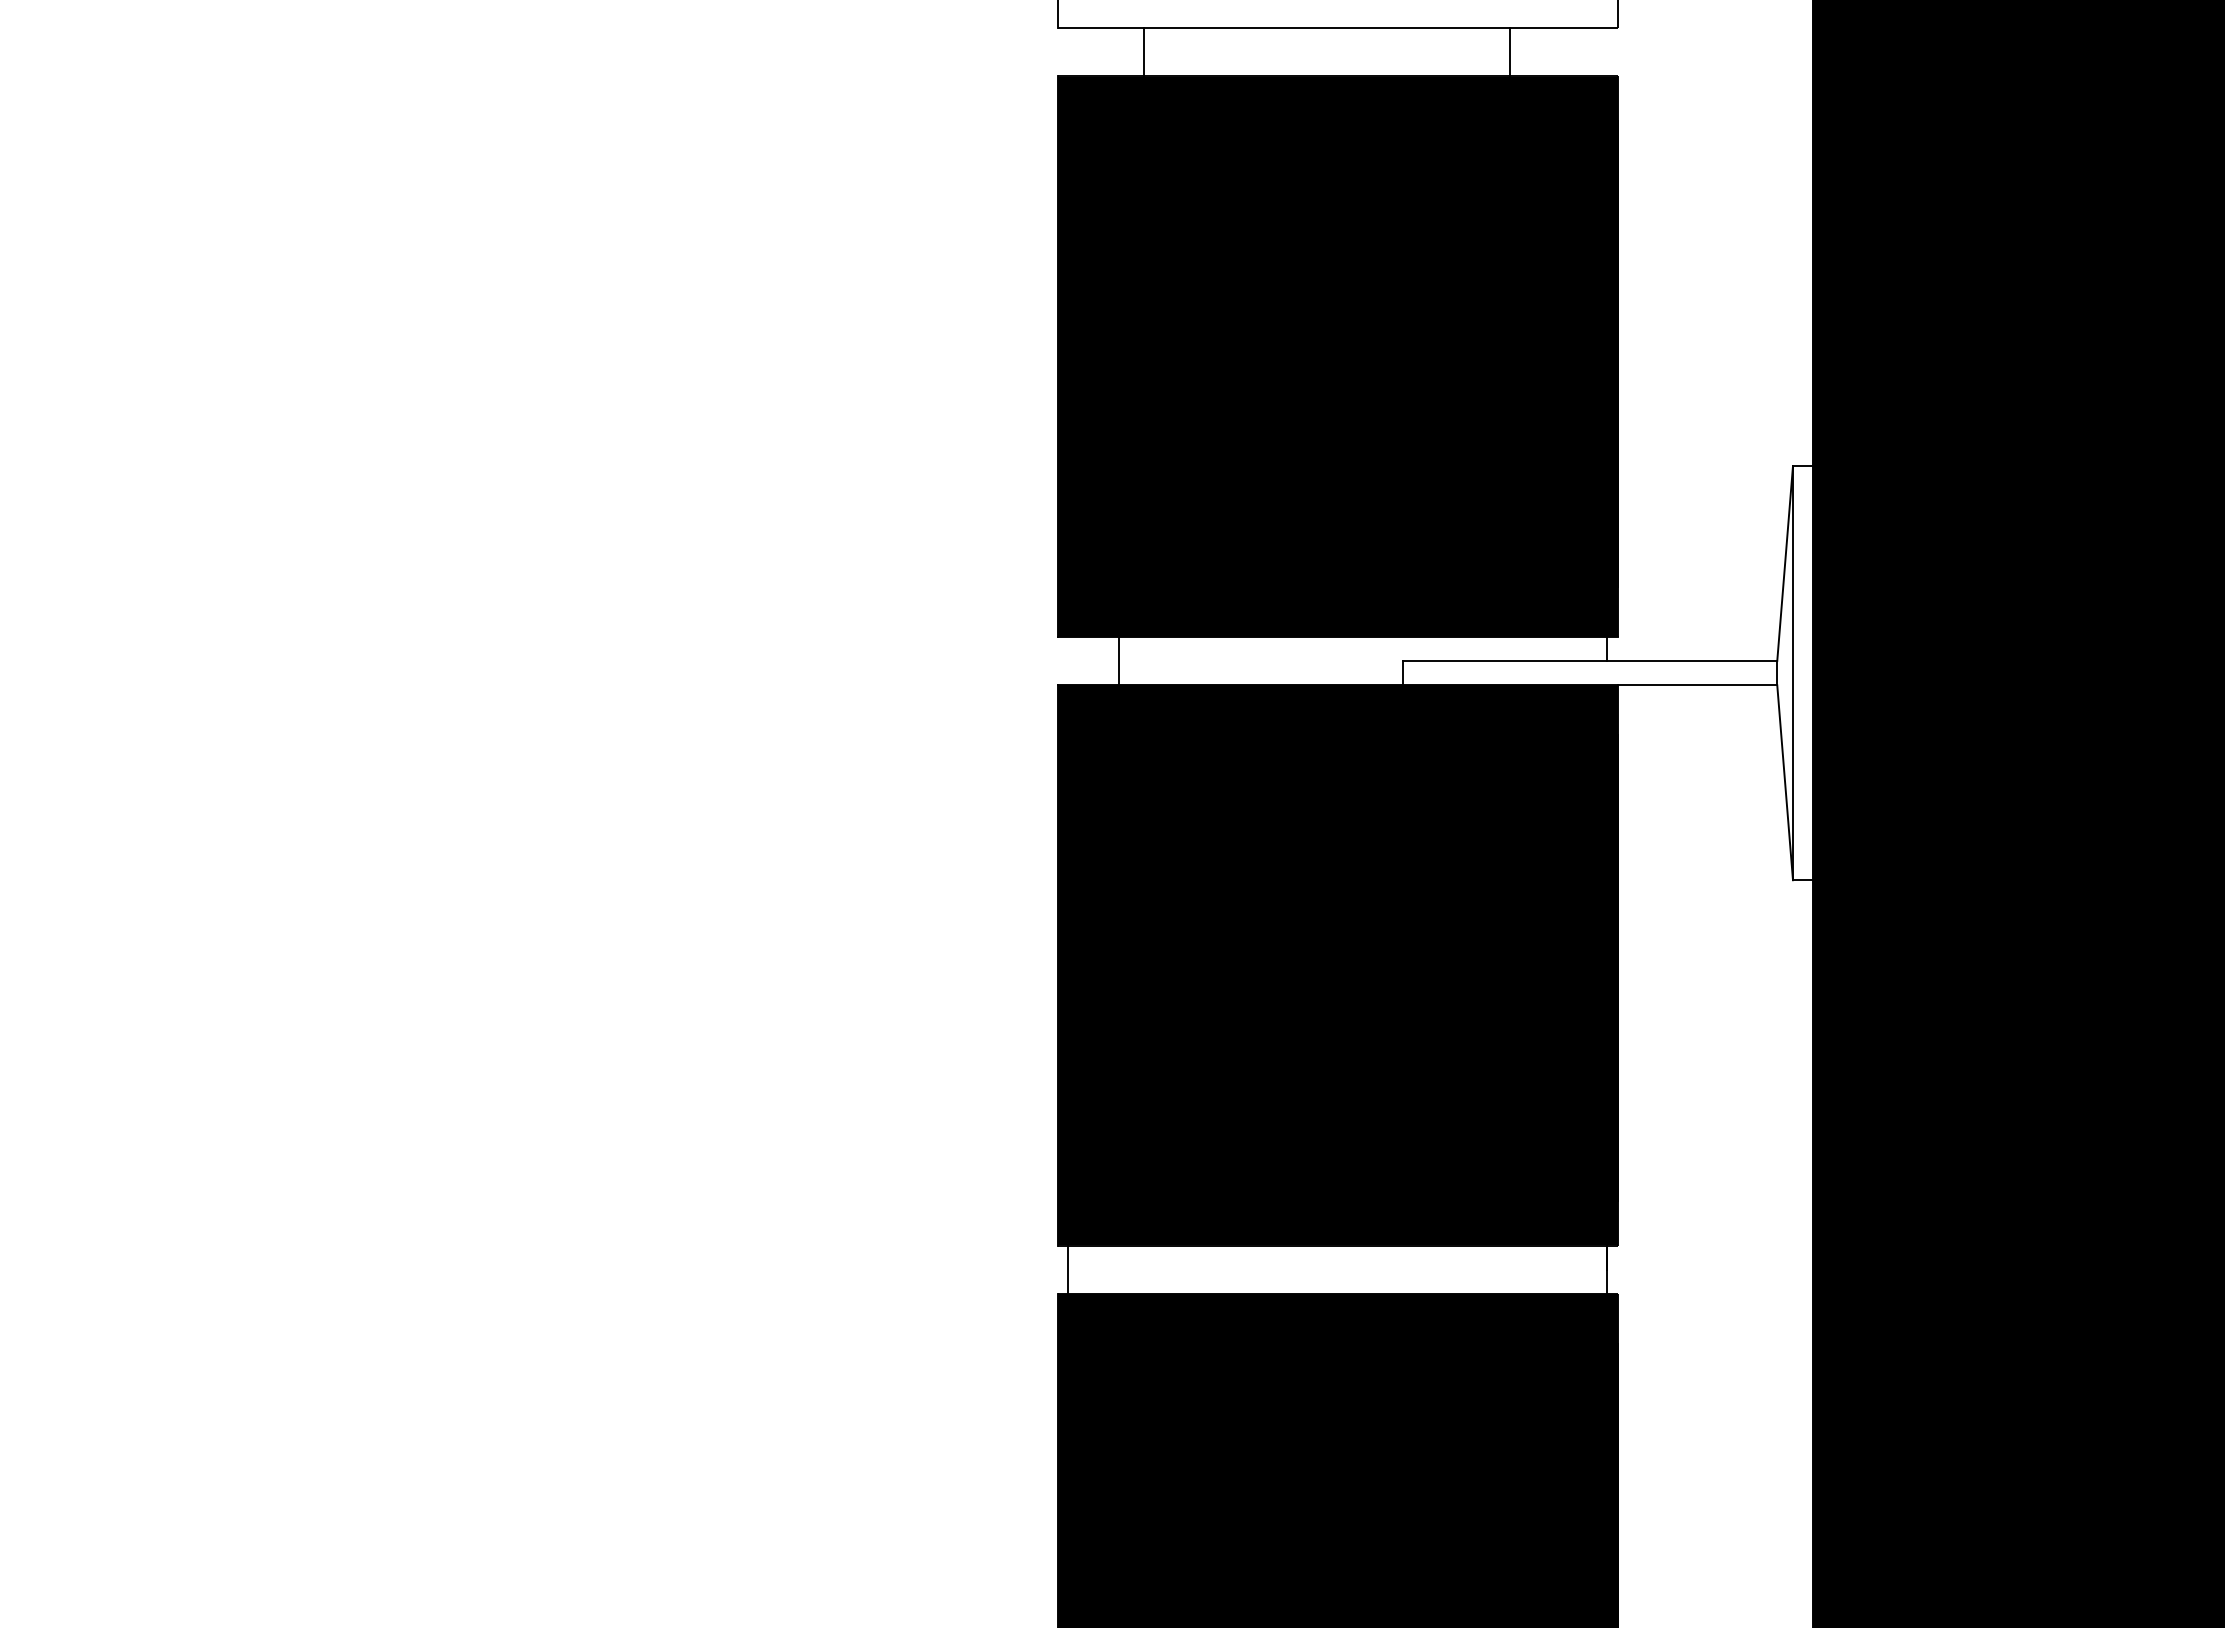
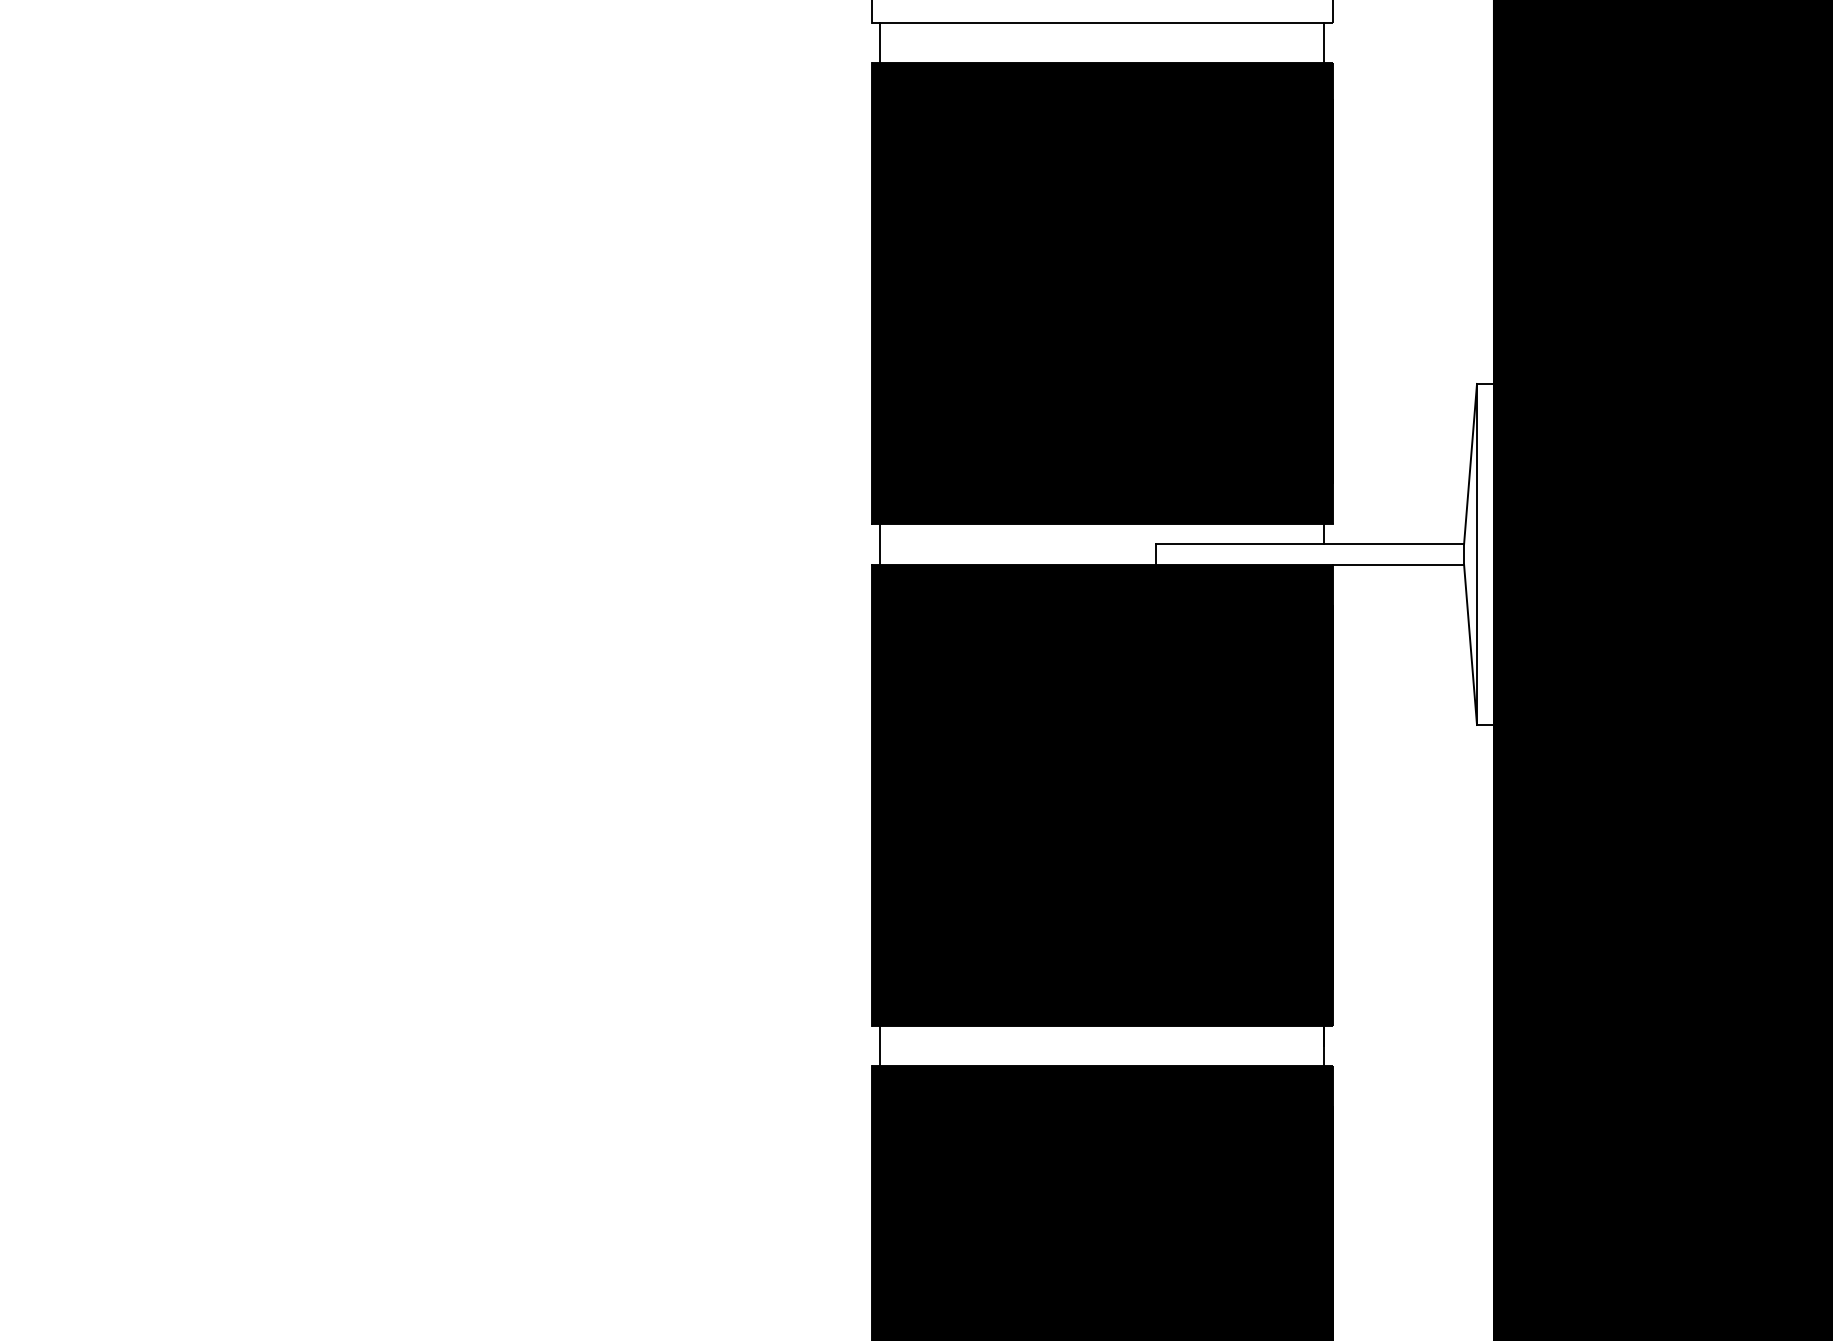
line: (1143, 51) -> (879, 42), moved
line: (1510, 51) -> (1324, 42), moved
line: (1118, 660) -> (879, 544), moved

